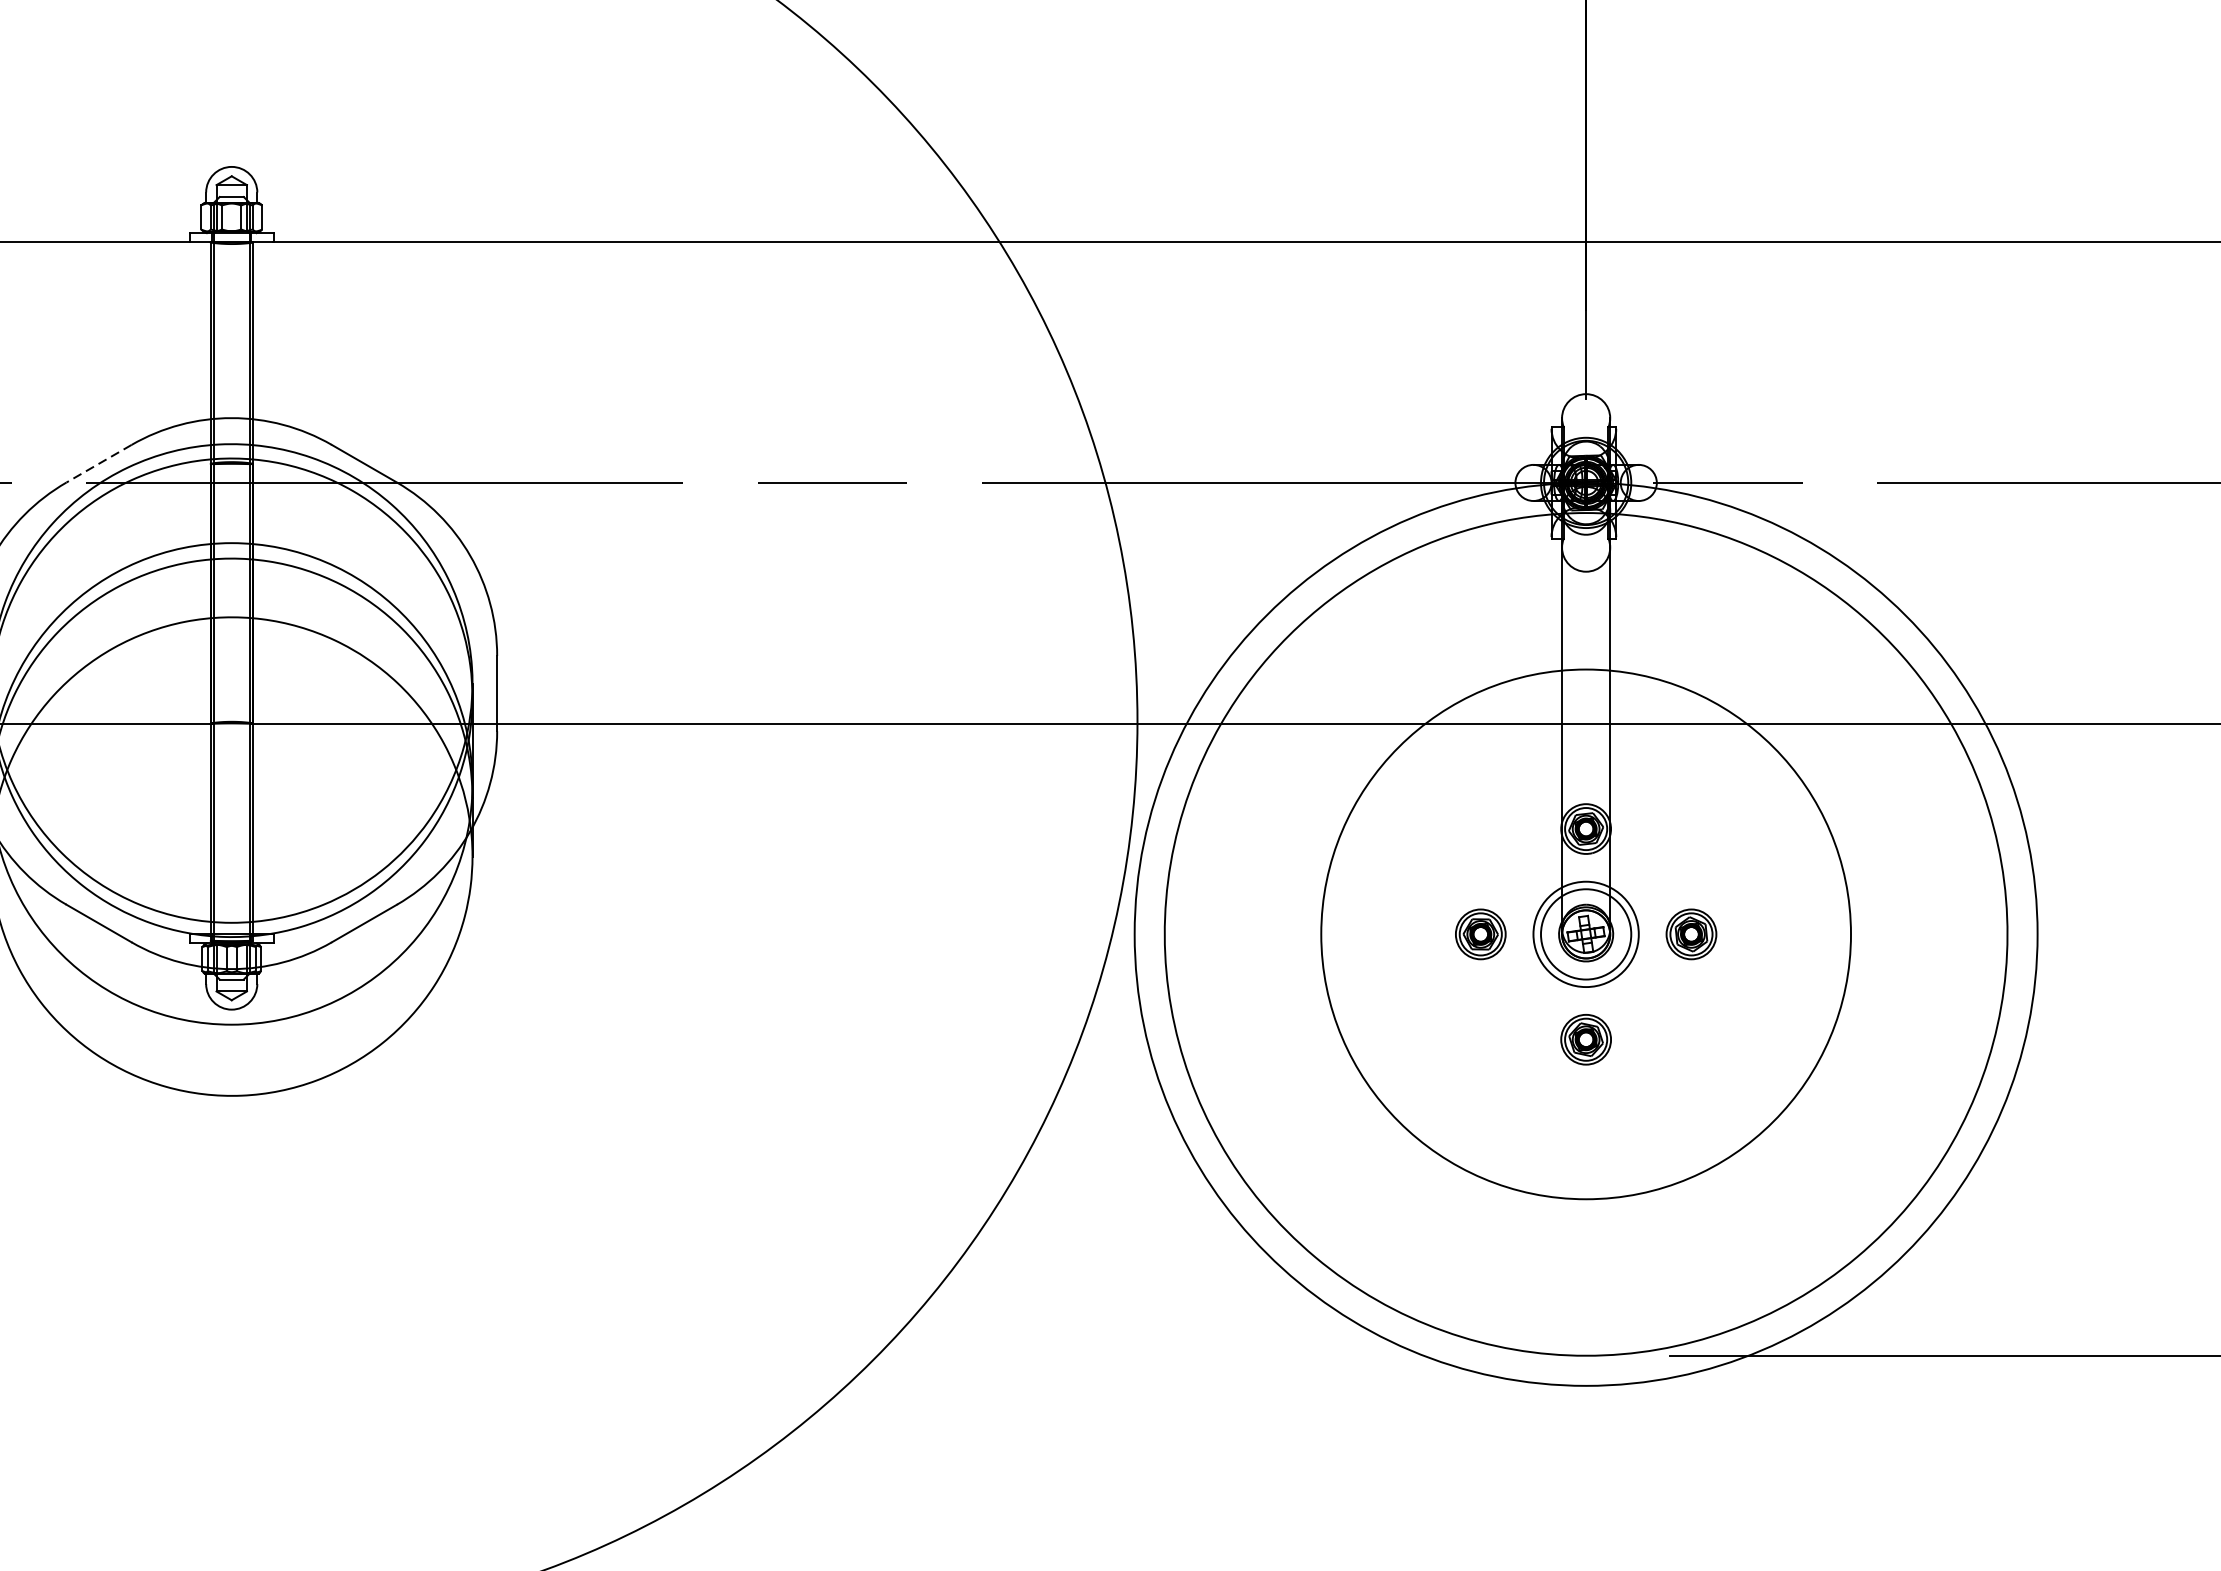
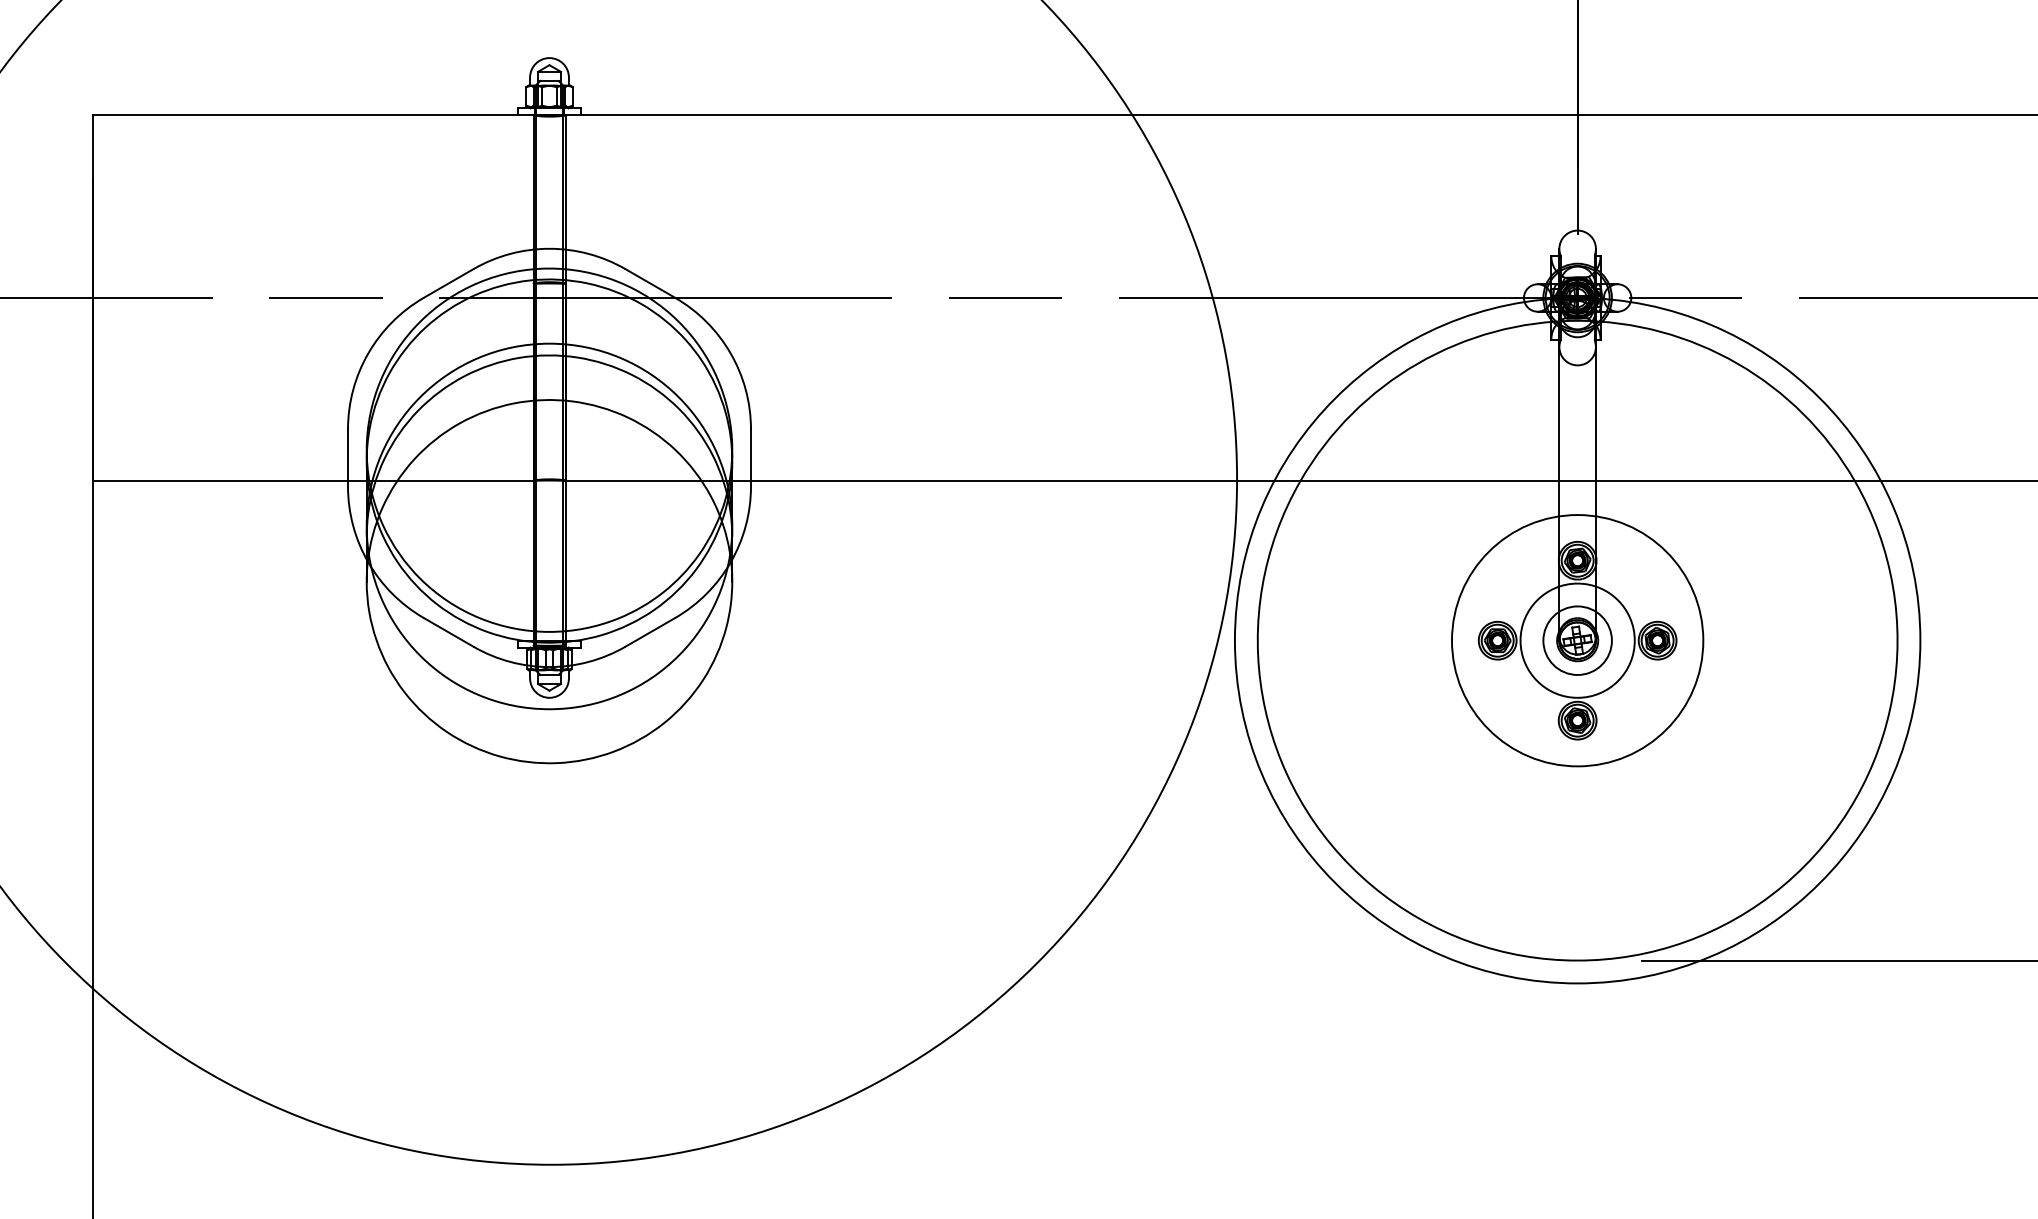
line: (98, 463) -> (448, 283), dashed -> solid
circle: (1585, 934) -> (1577, 640), size x0.62
circle: (1585, 934) -> (1577, 640), size x1.43

